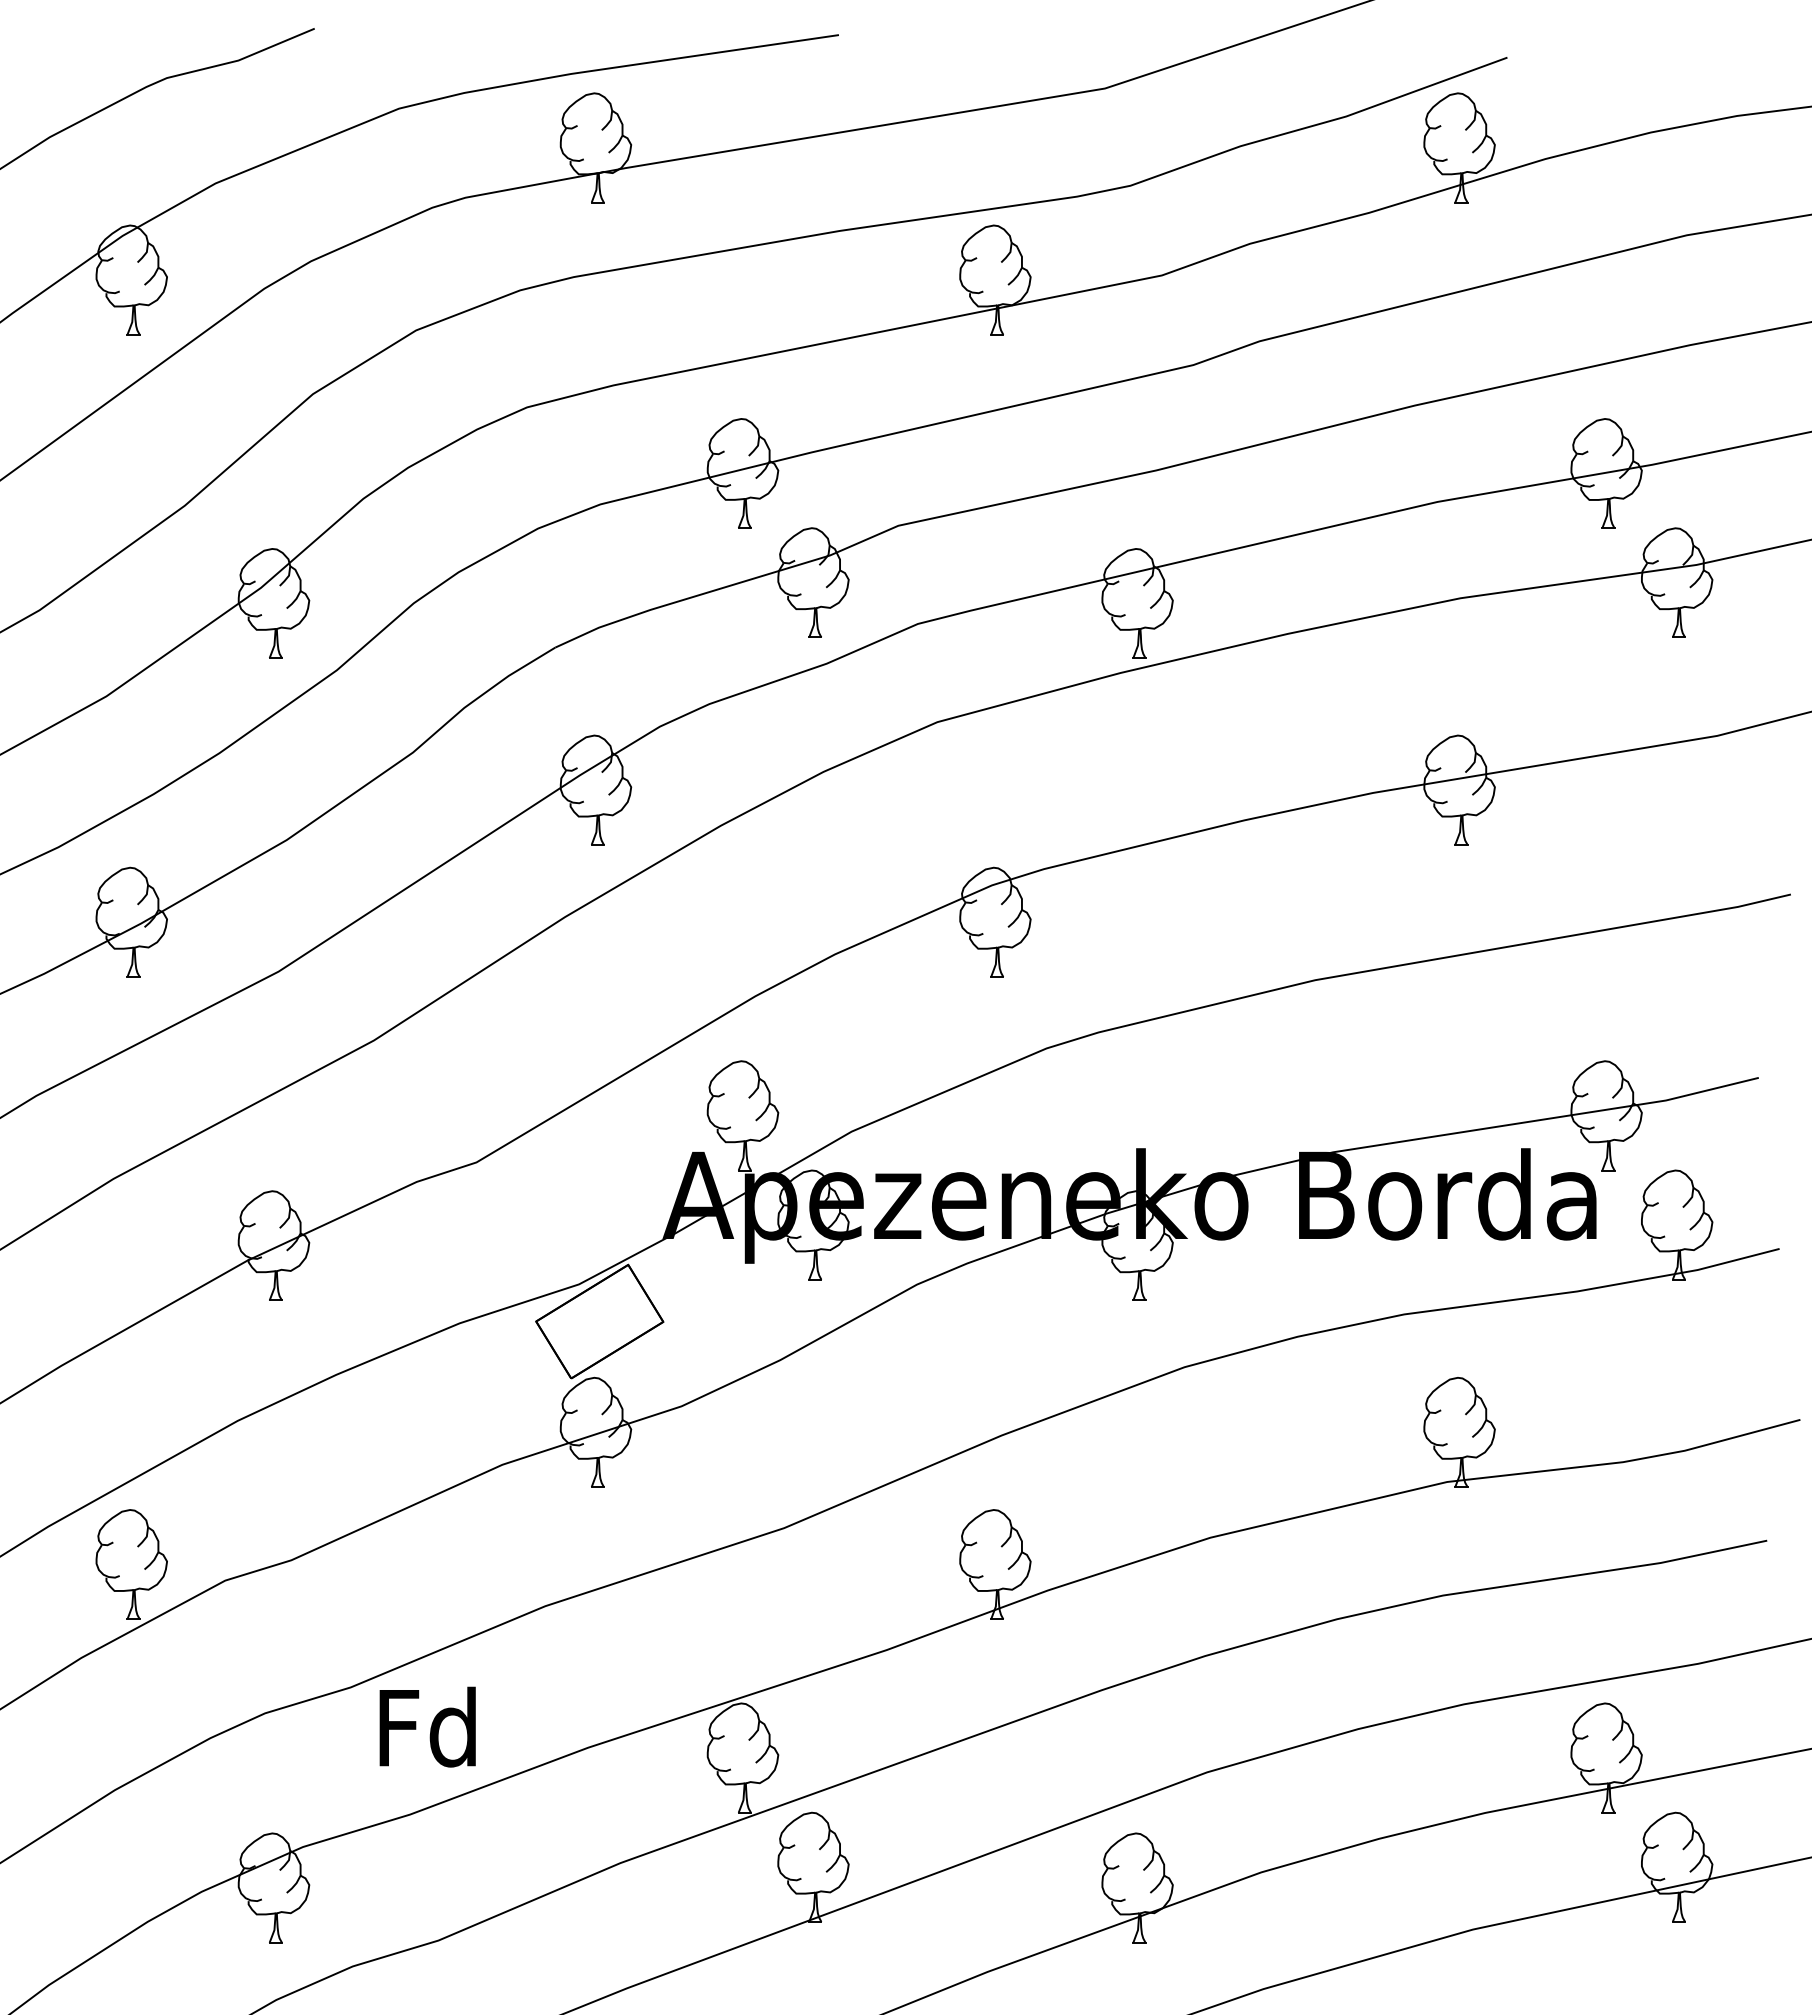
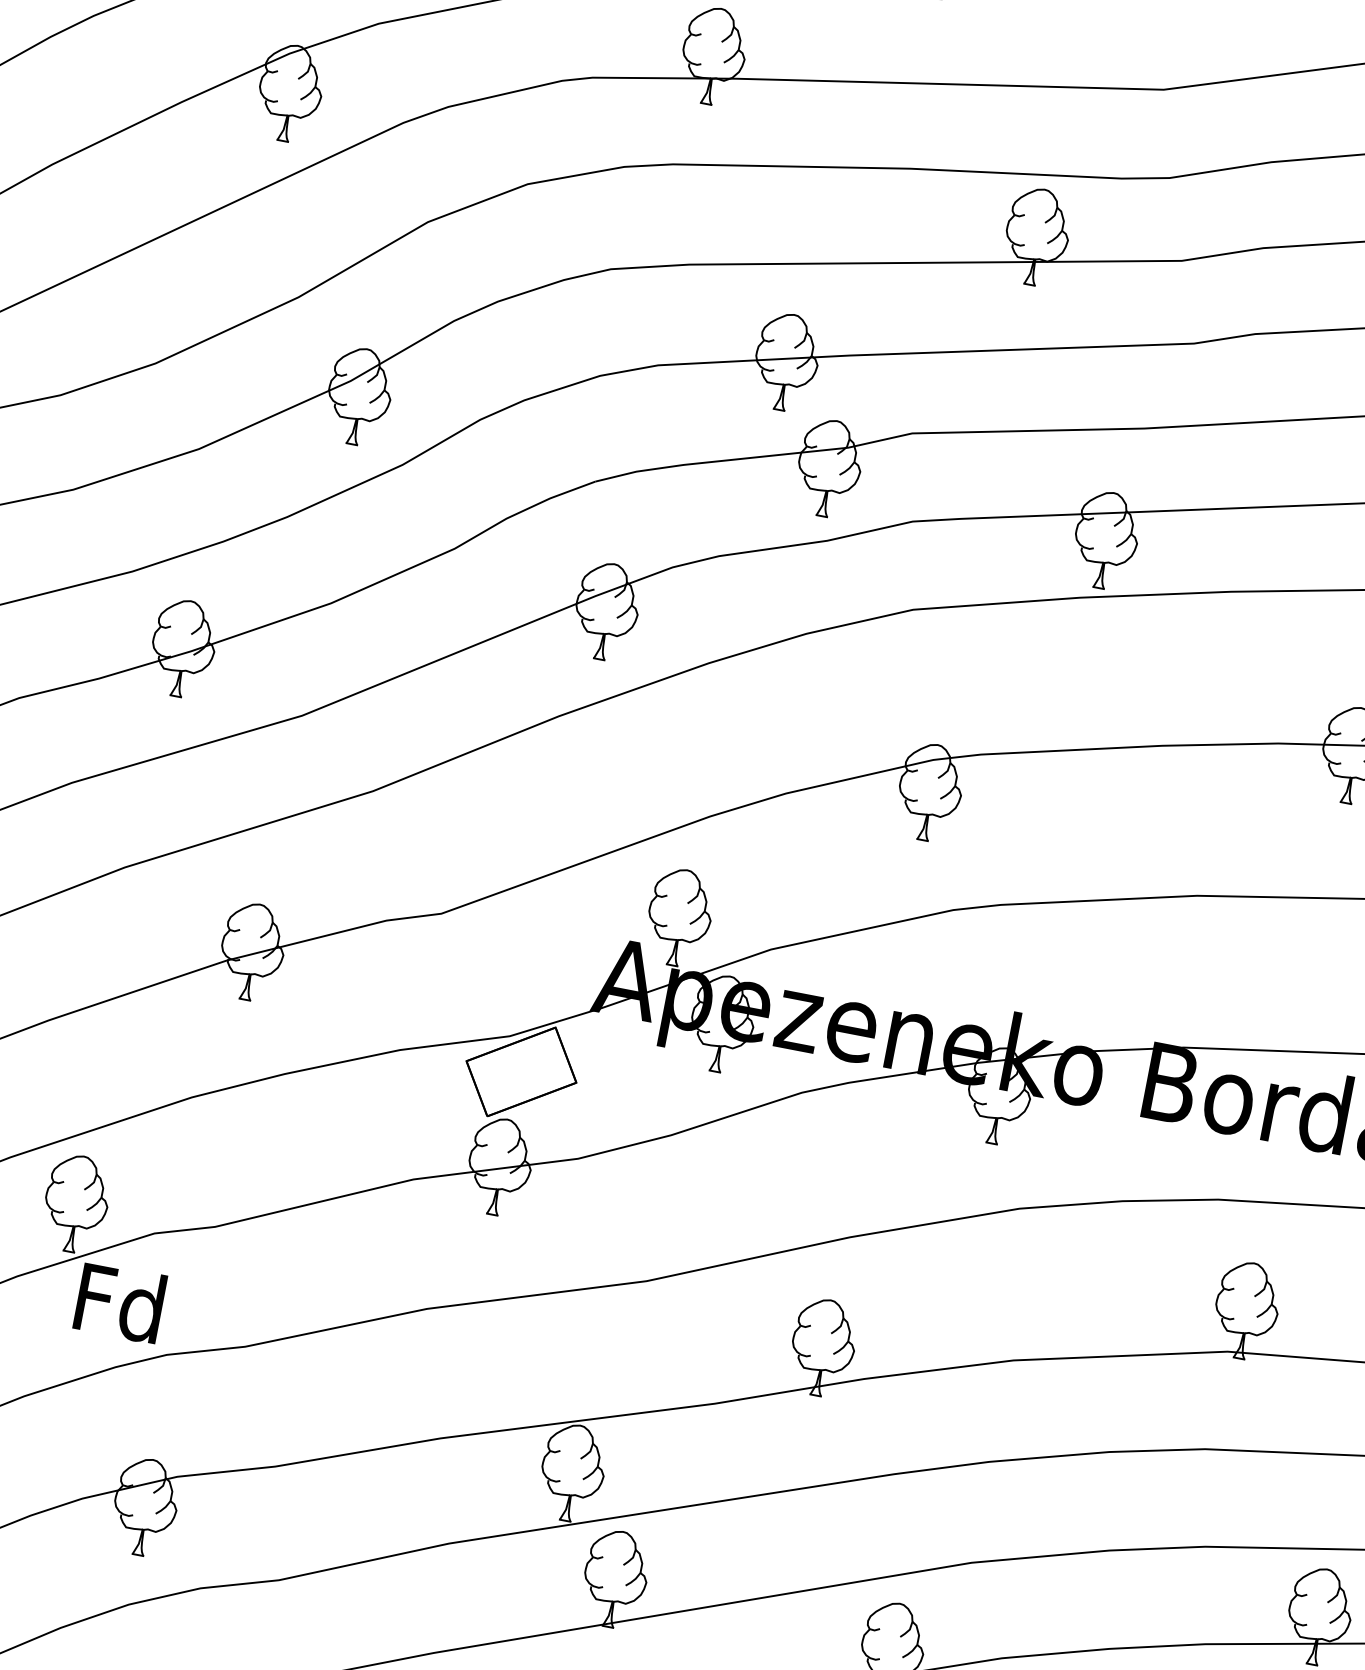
text: (427, 1726) -> (120, 1302), moved

